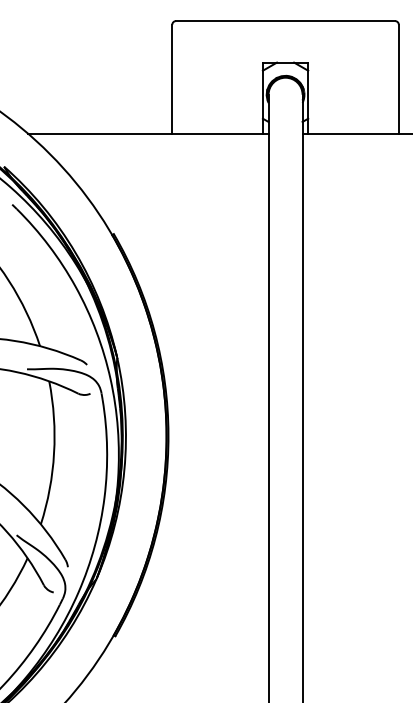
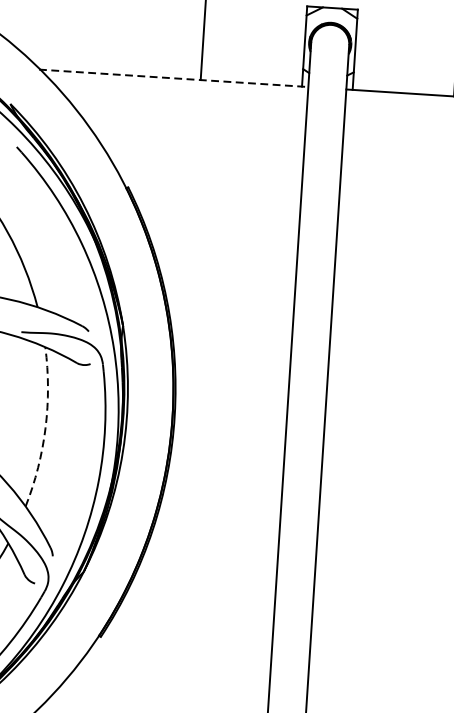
line: (148, 134) -> (174, 78), solid -> dashed
arc: (54, 453) -> (46, 428), solid -> dashed

